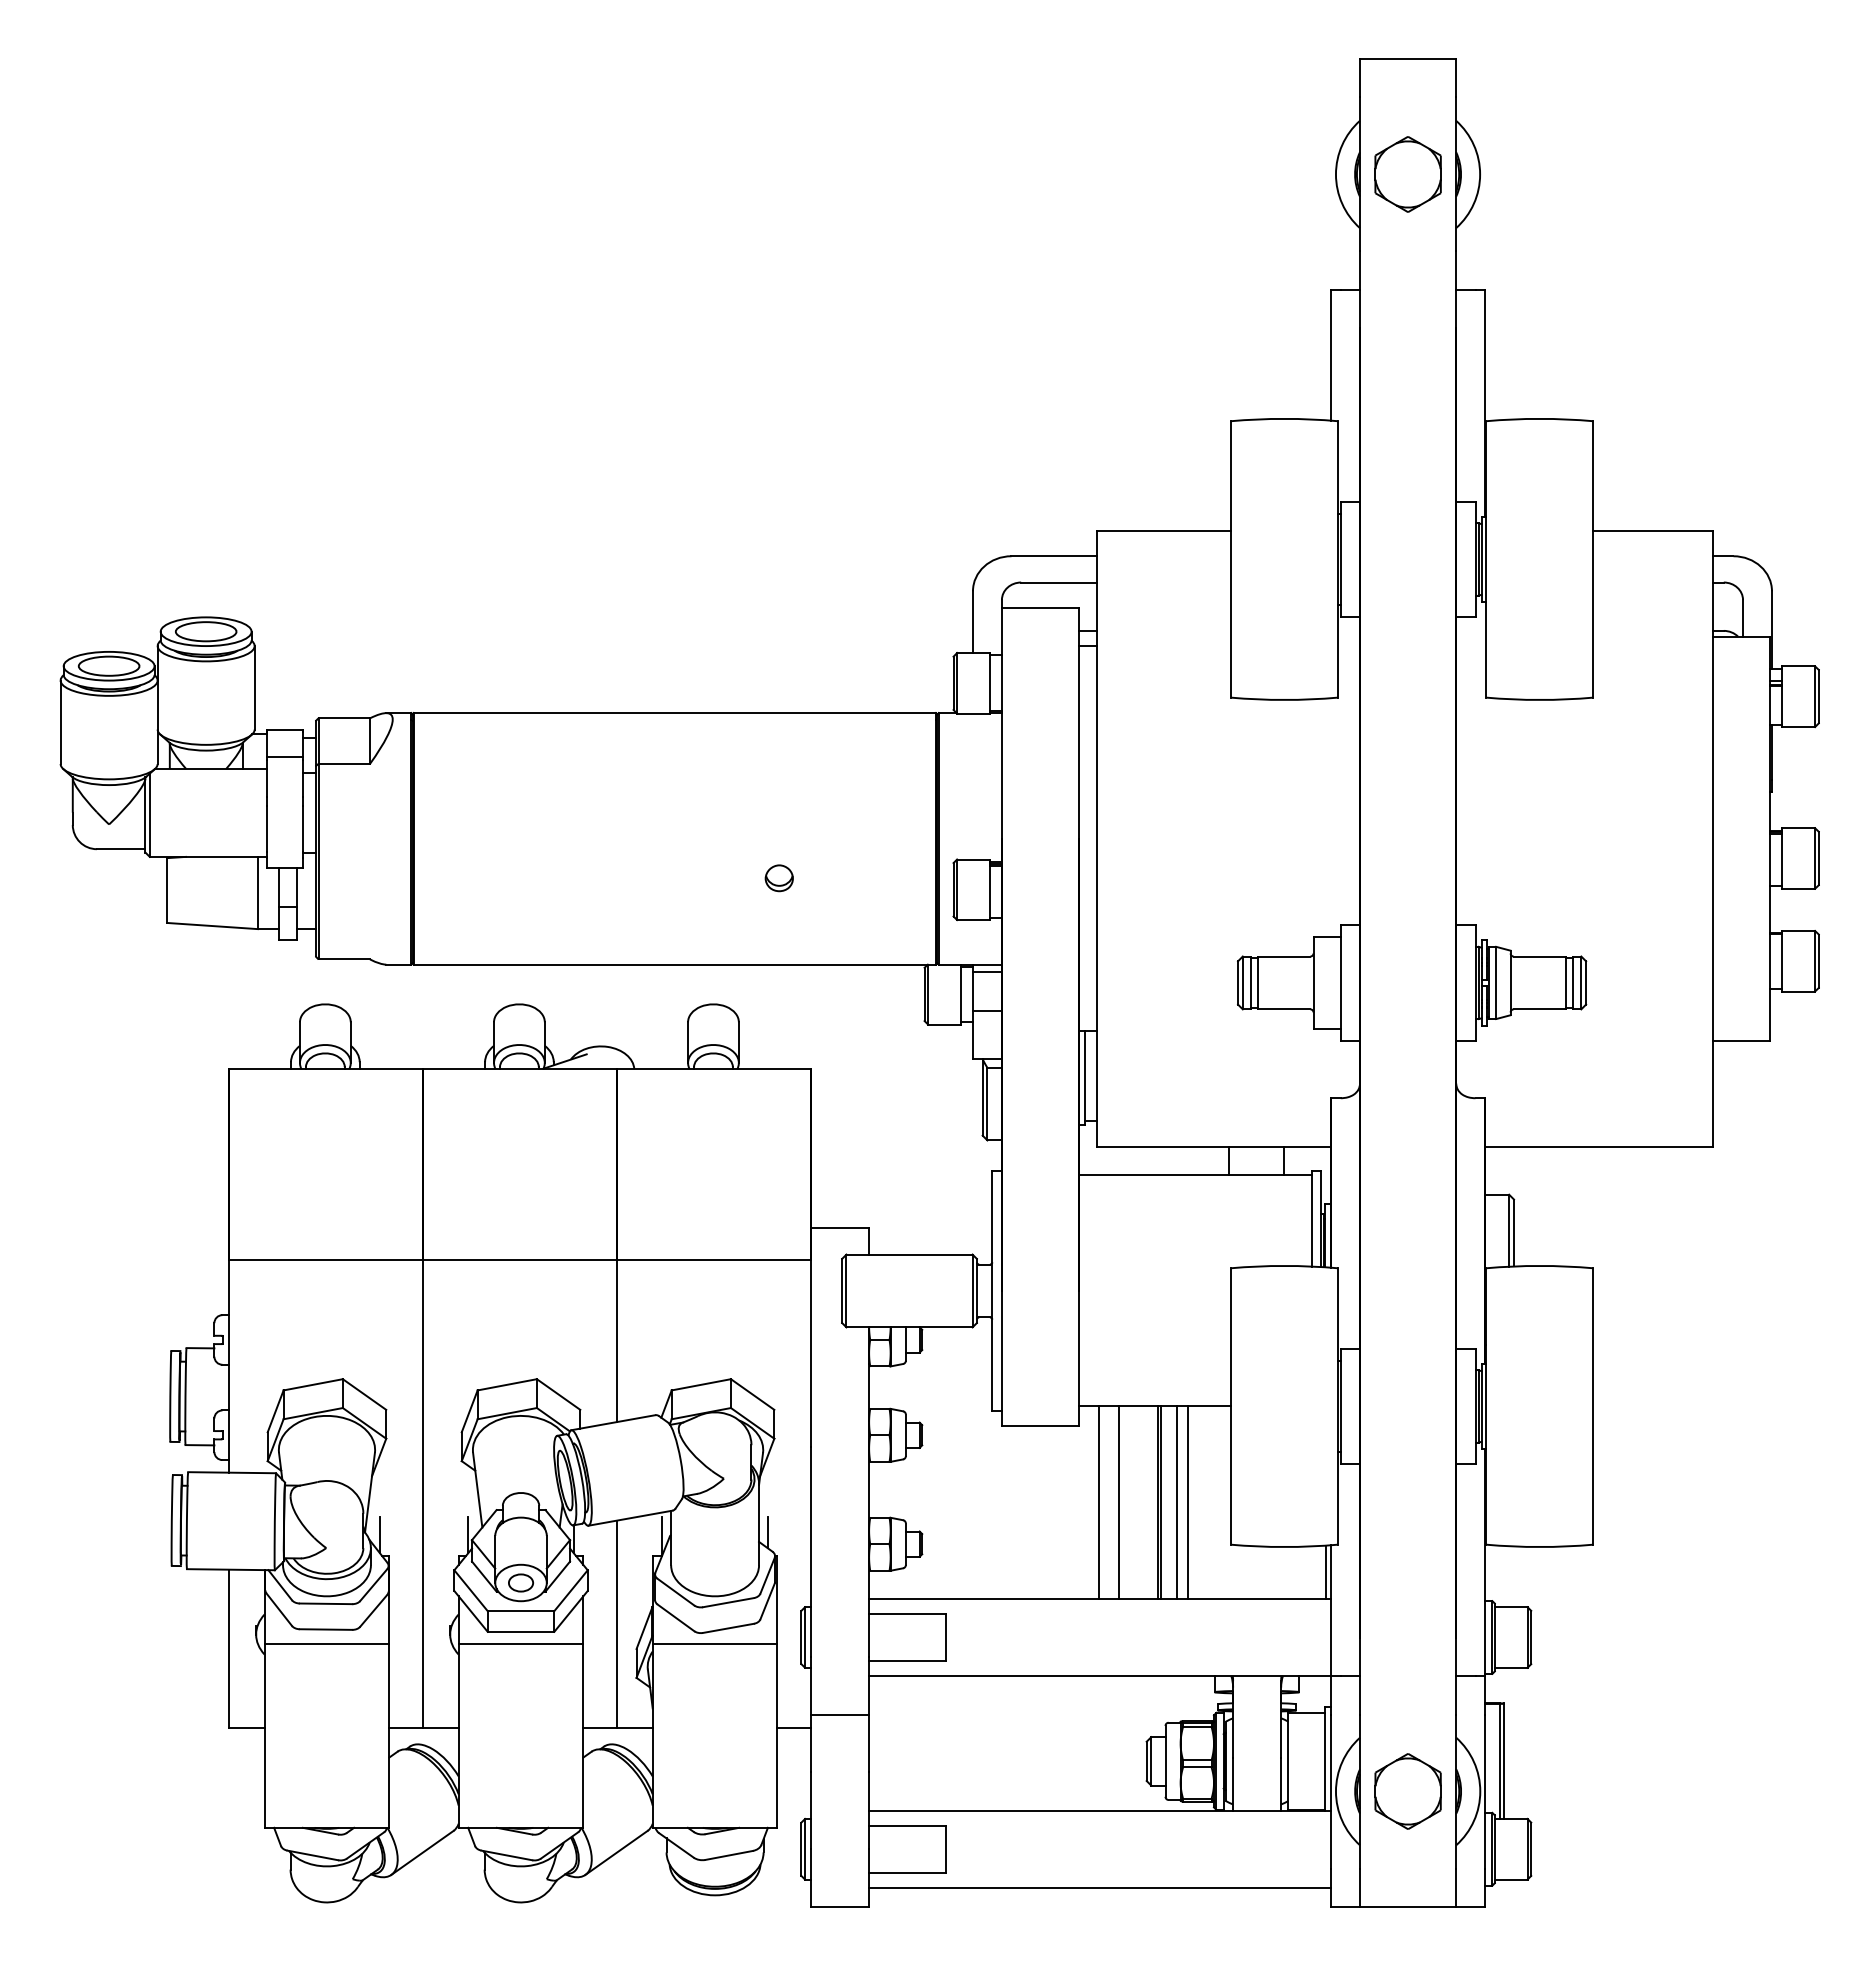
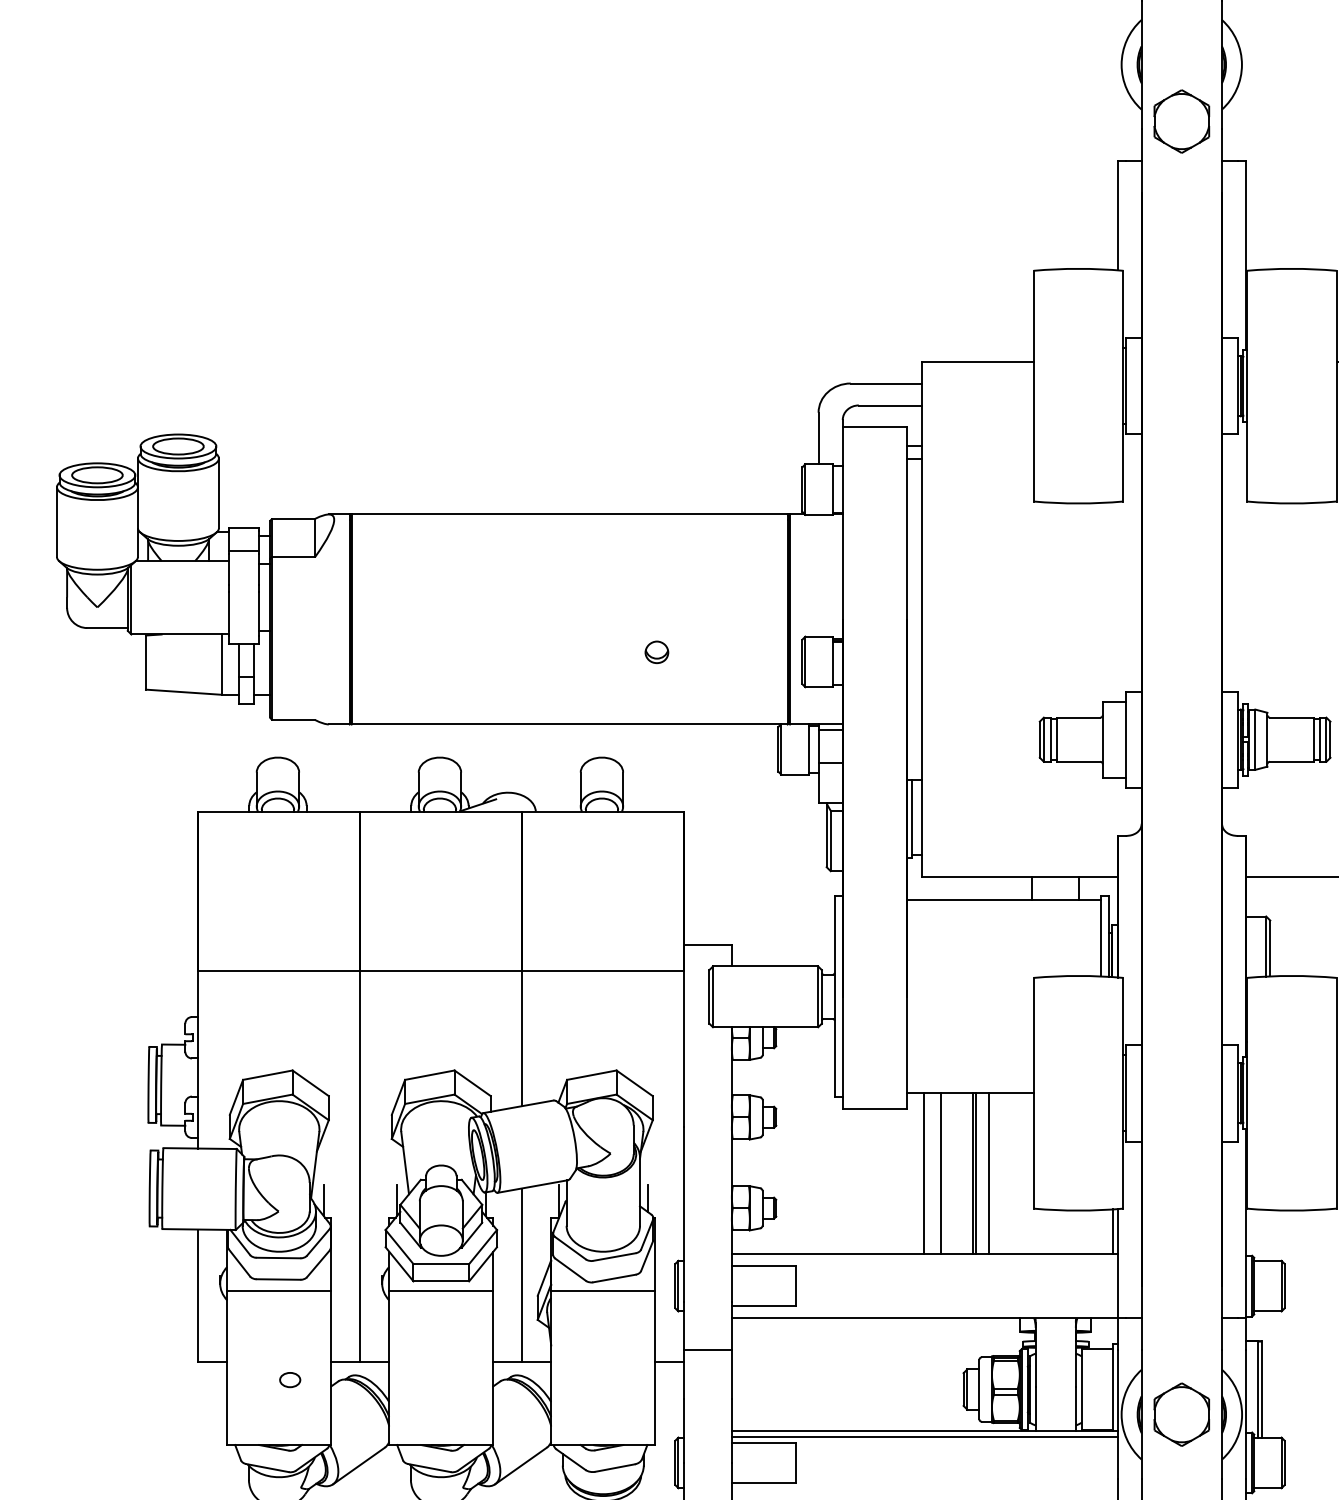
part: (1407, 174) -> (1181, 121), moved
line: (1187, 1502) -> (997, 1173), removed
part: (520, 1582) -> (289, 1379), moved
line: (1100, 1887) -> (925, 1437), moved

